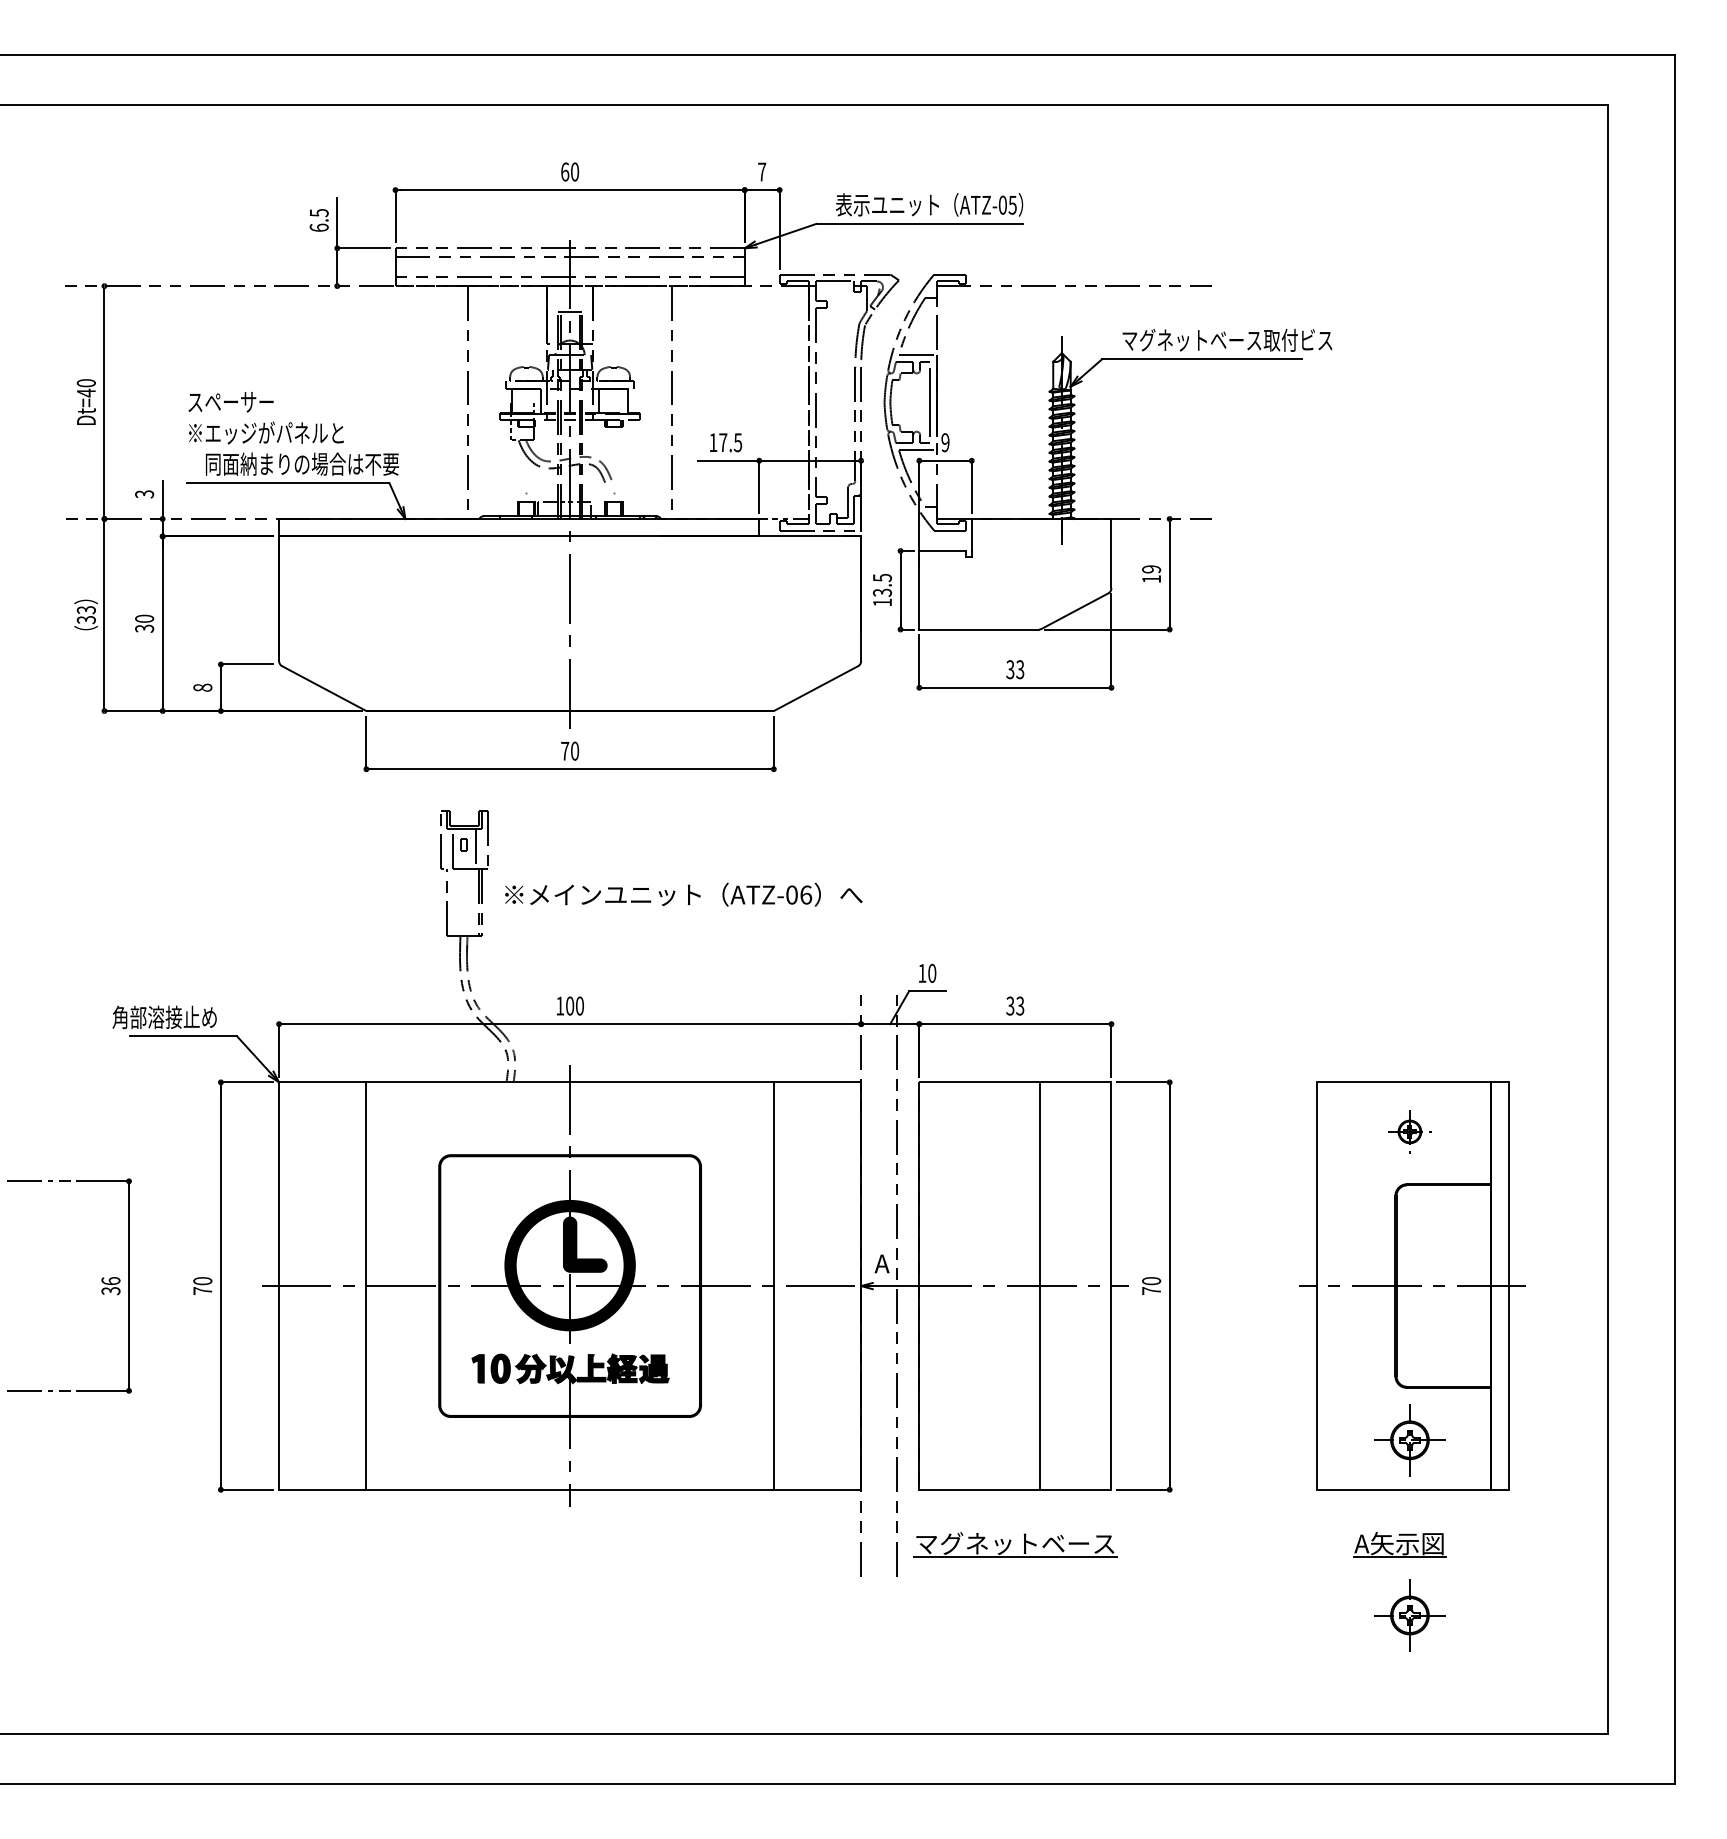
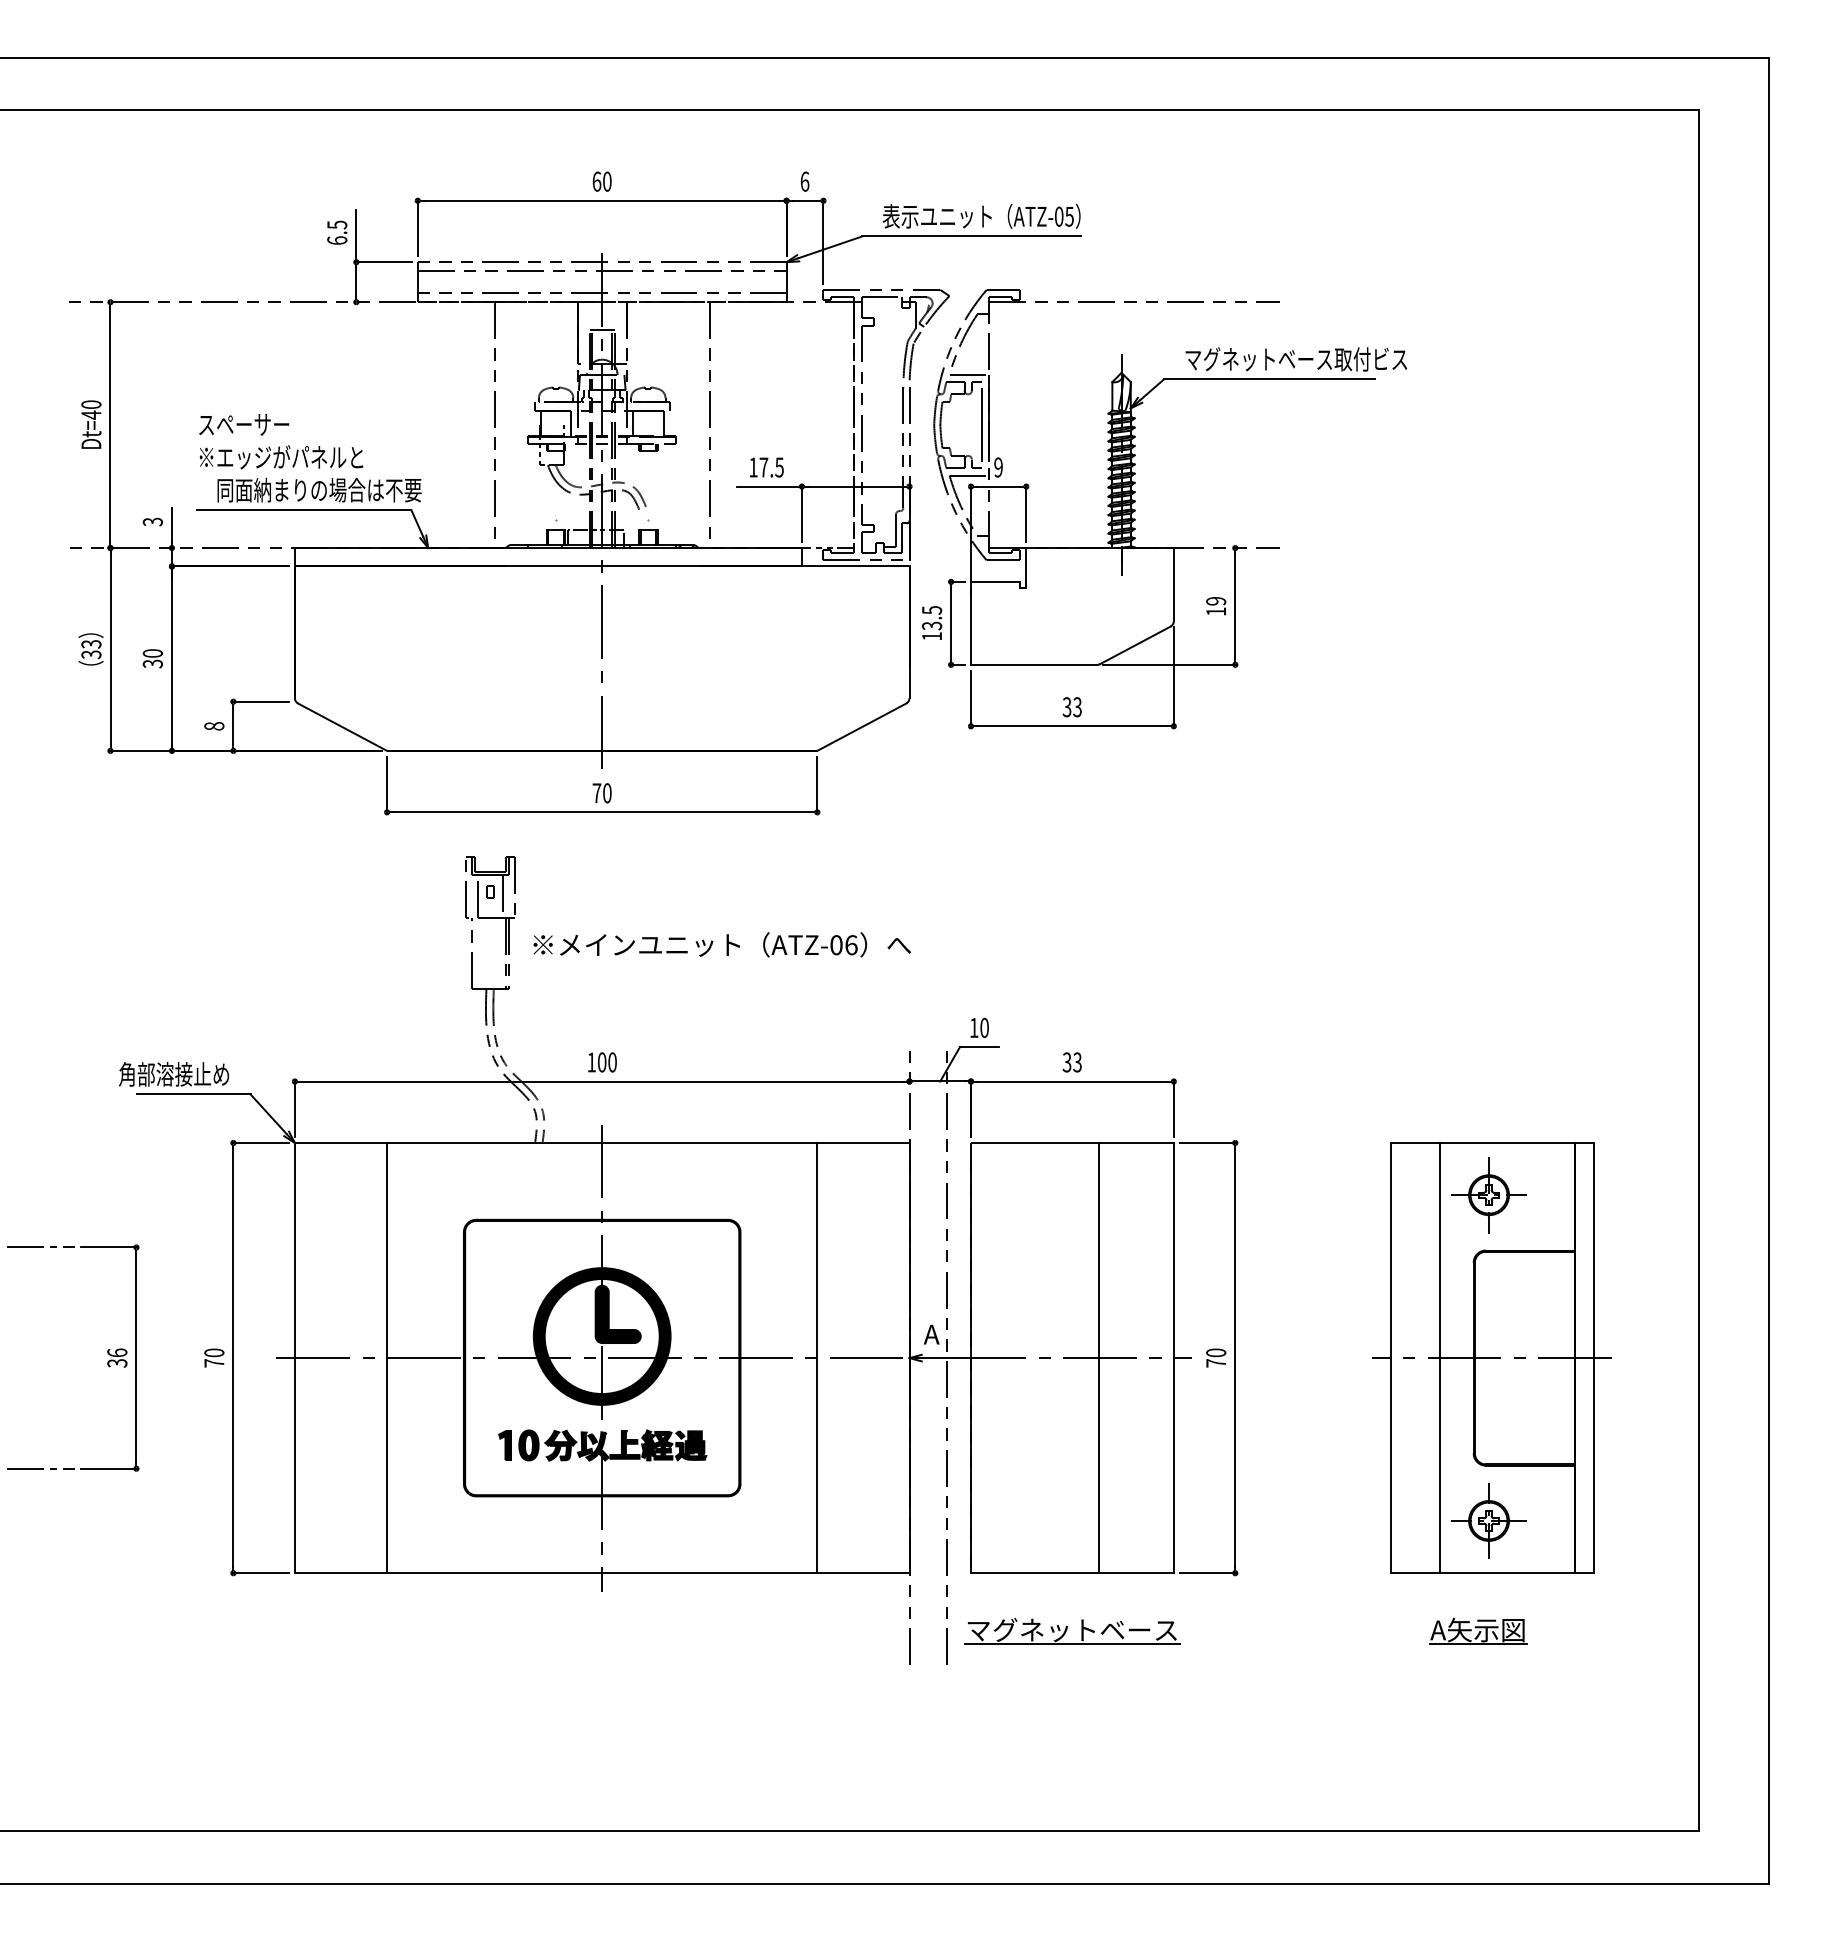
text: (761, 171) -> (804, 181), 7 -> 6
part: (1409, 1132) -> (1488, 1195), size x1.67
line: (1363, 1285) -> (1439, 1357), added
part: (1409, 1615) -> (1488, 1705), removed

